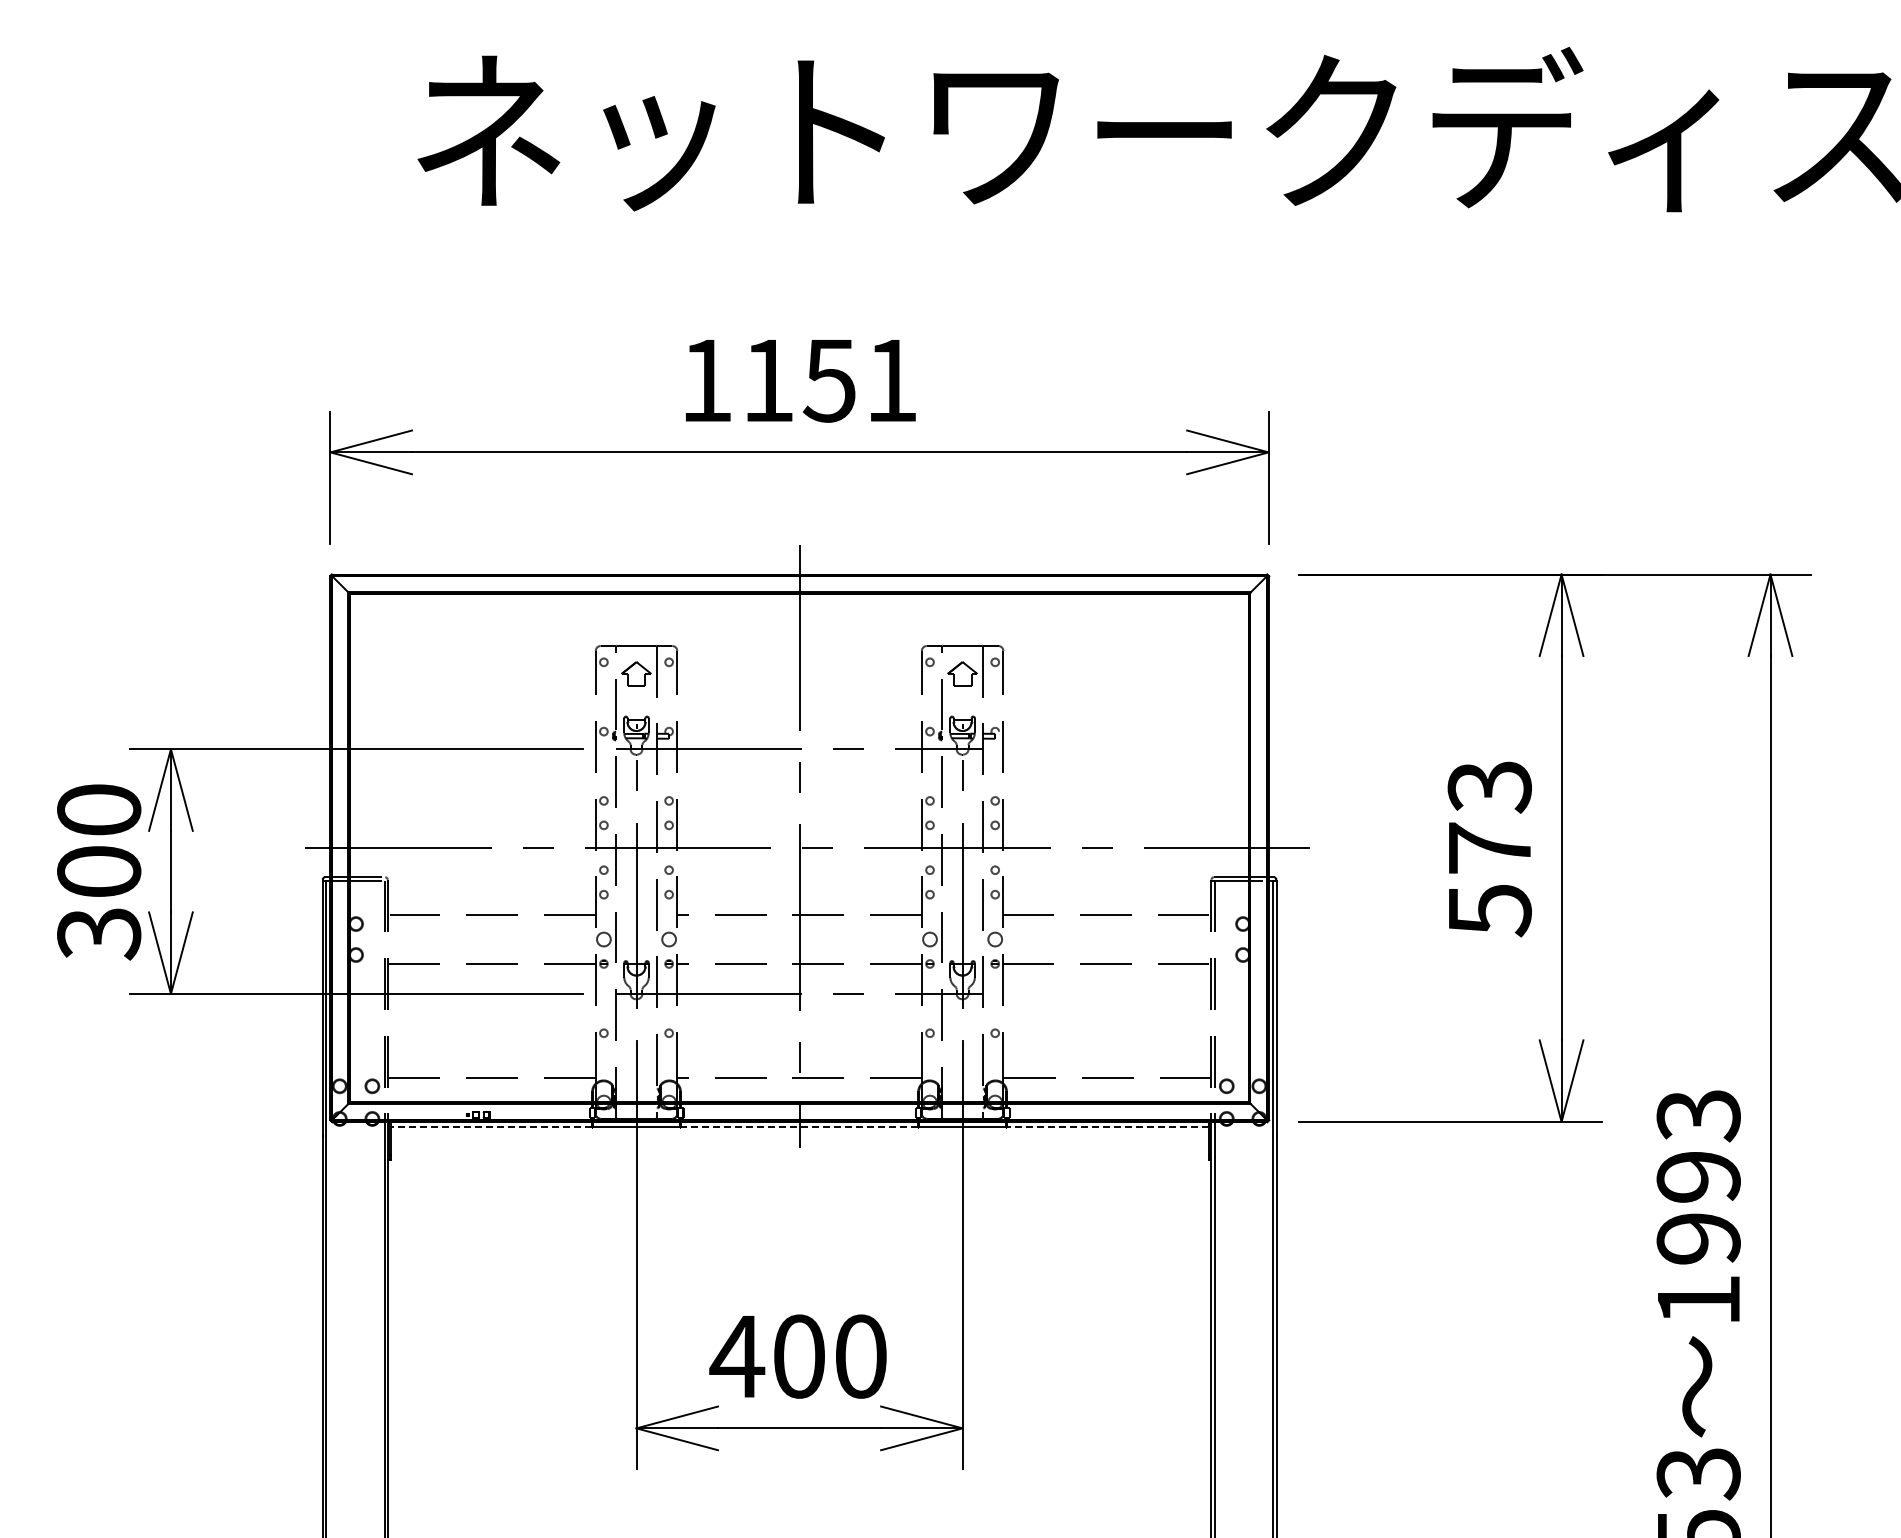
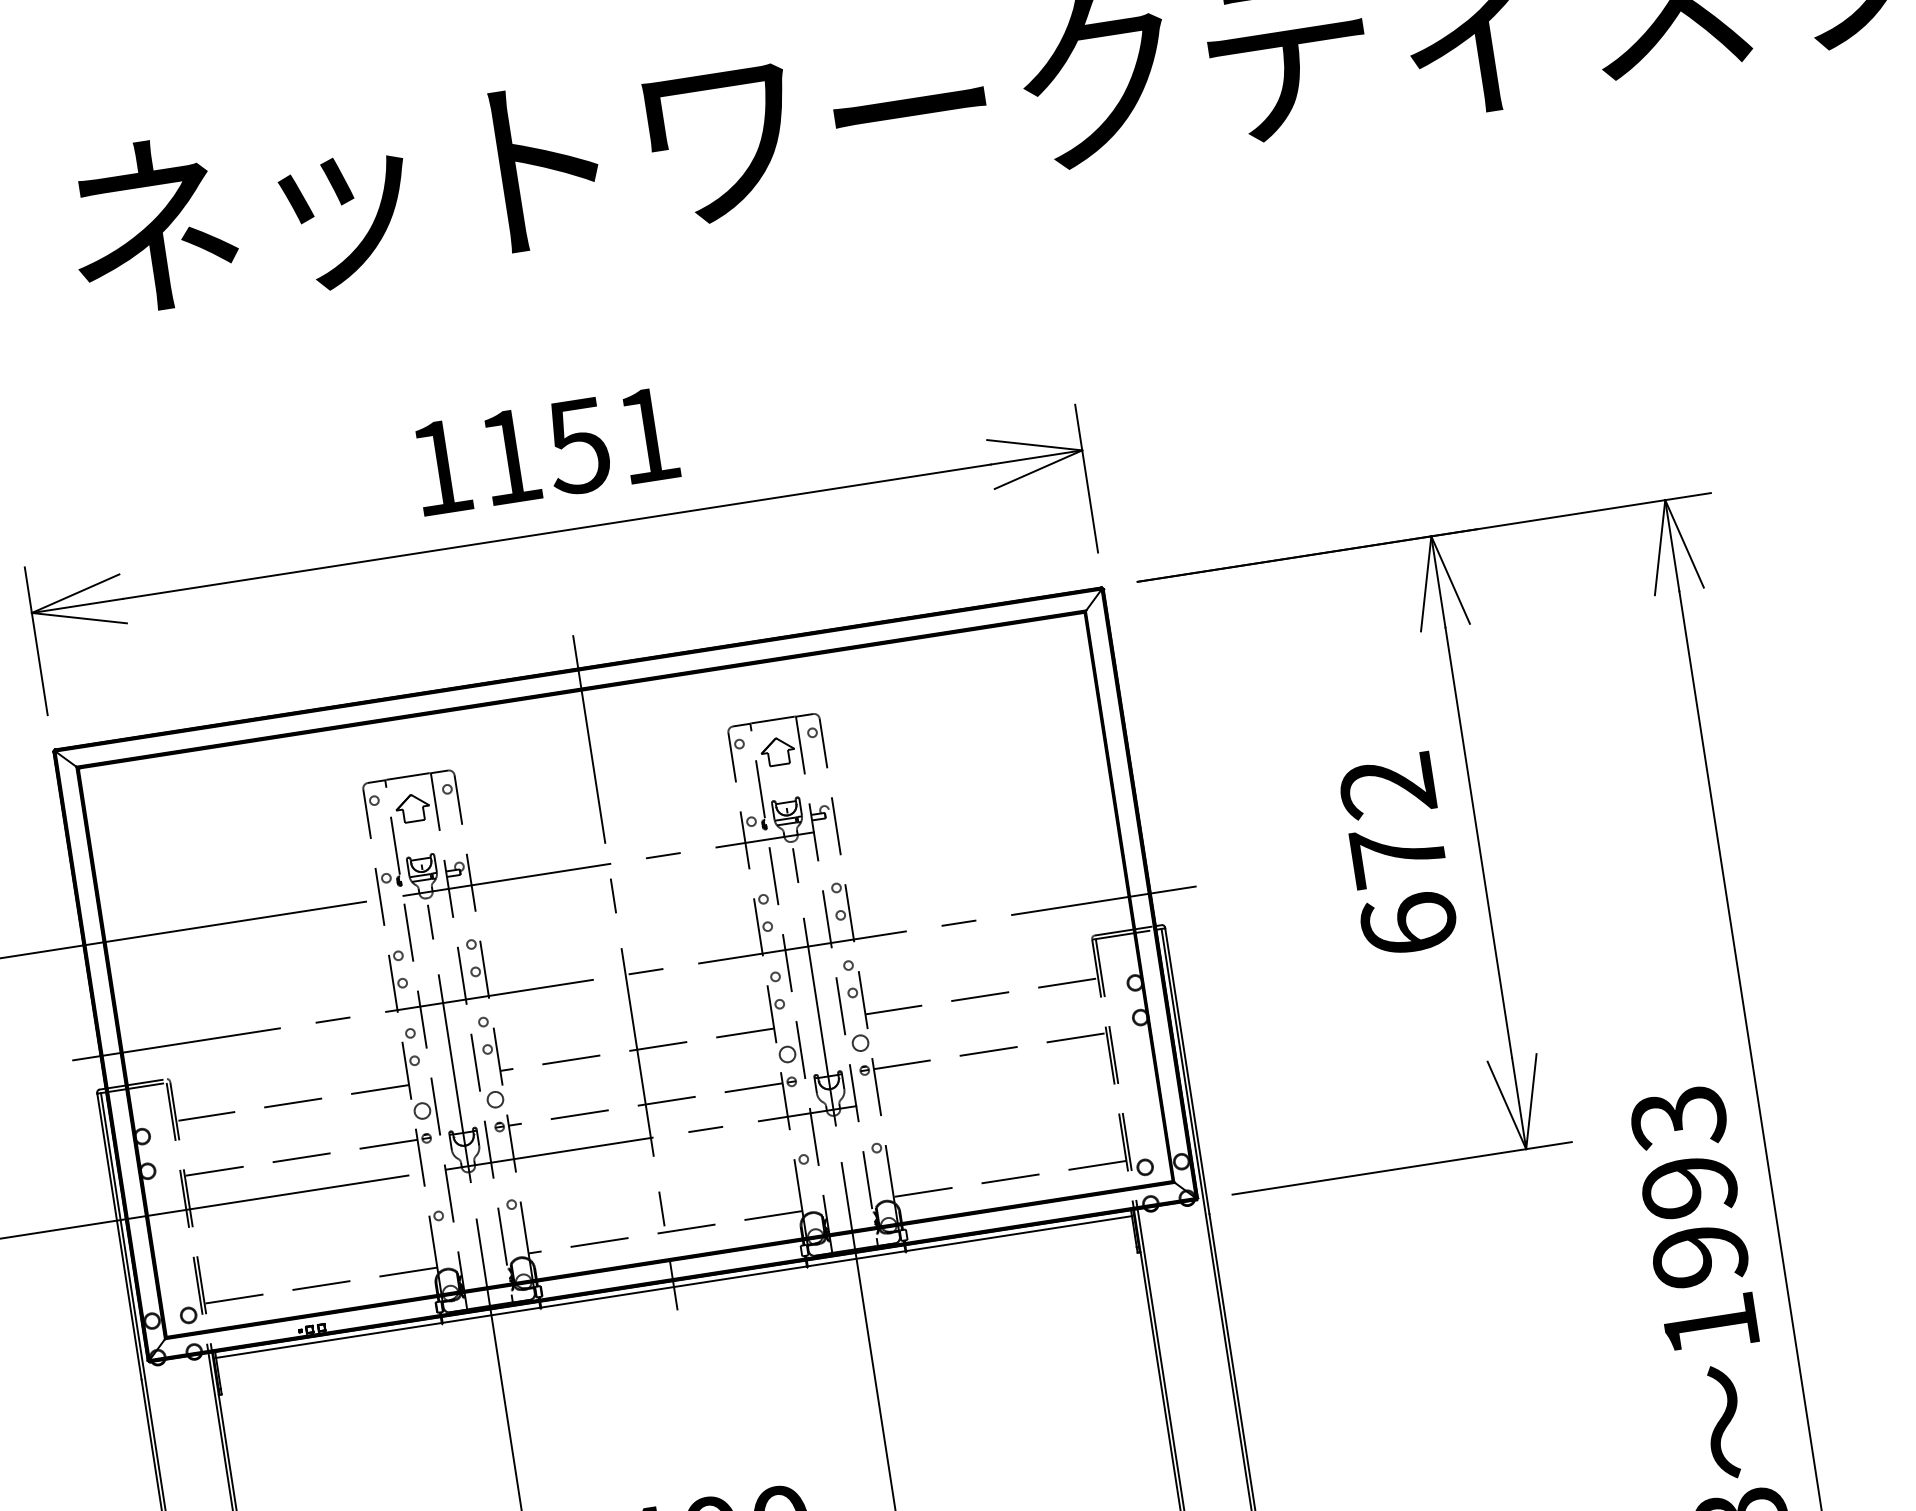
text: (1489, 849) -> (1398, 856), 573 -> 672
line: (491, 1127) -> (329, 1340), dashed -> solid
line: (799, 1127) -> (673, 1287), dashed -> solid
line: (1107, 1127) -> (1018, 1234), dashed -> solid

